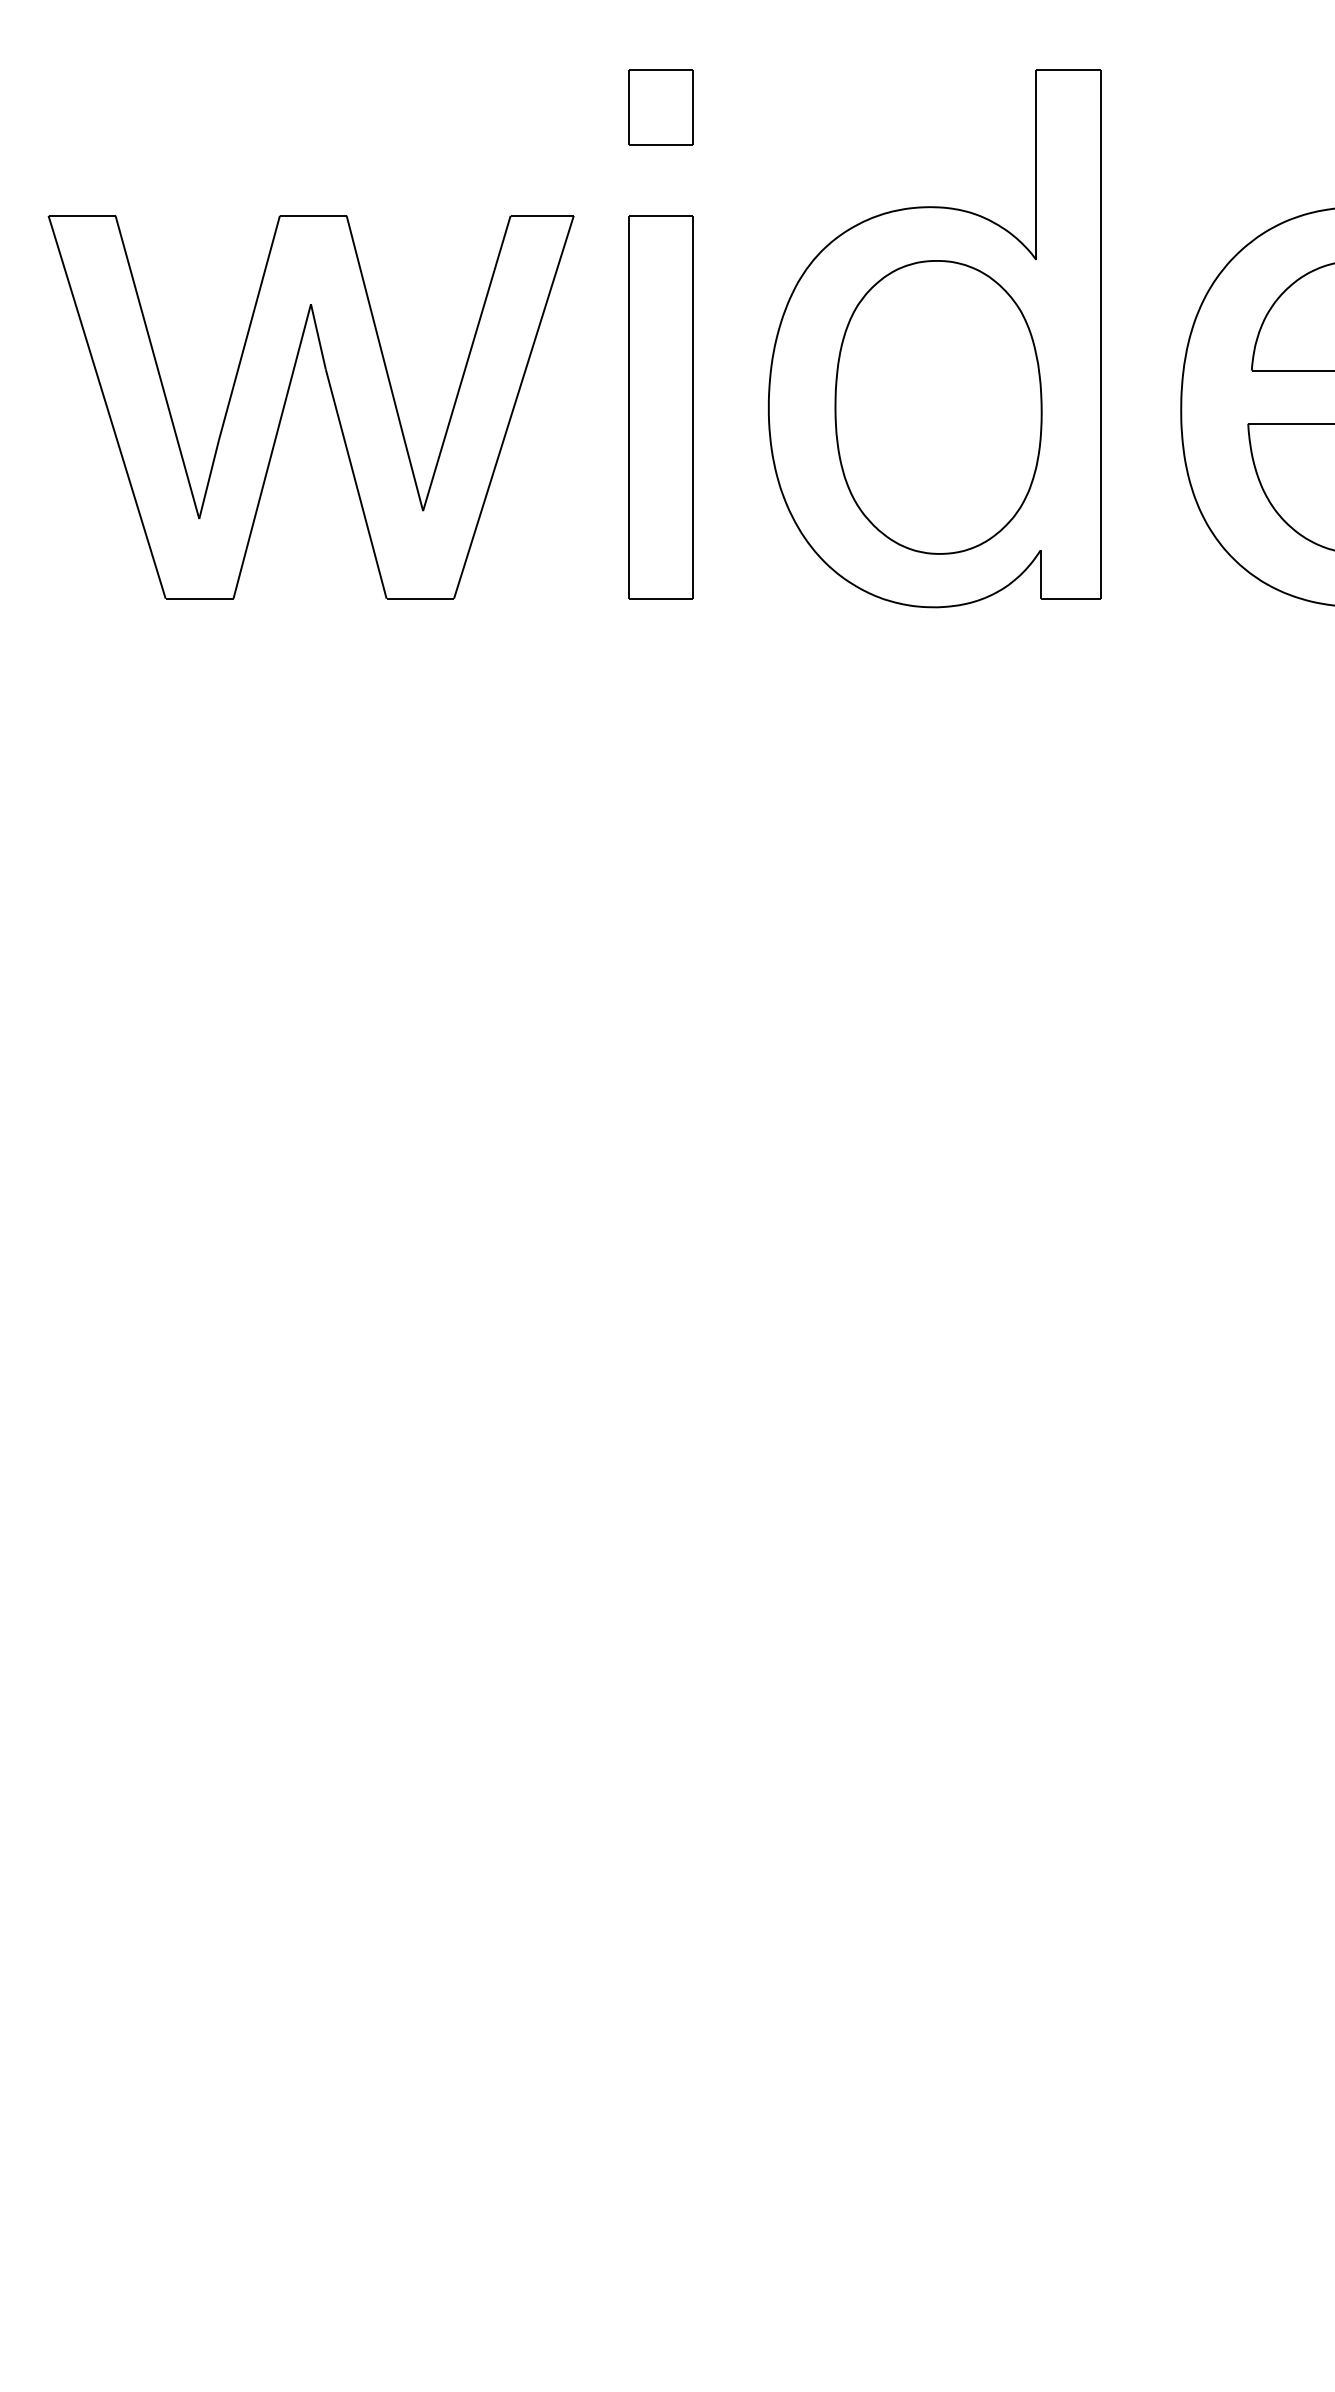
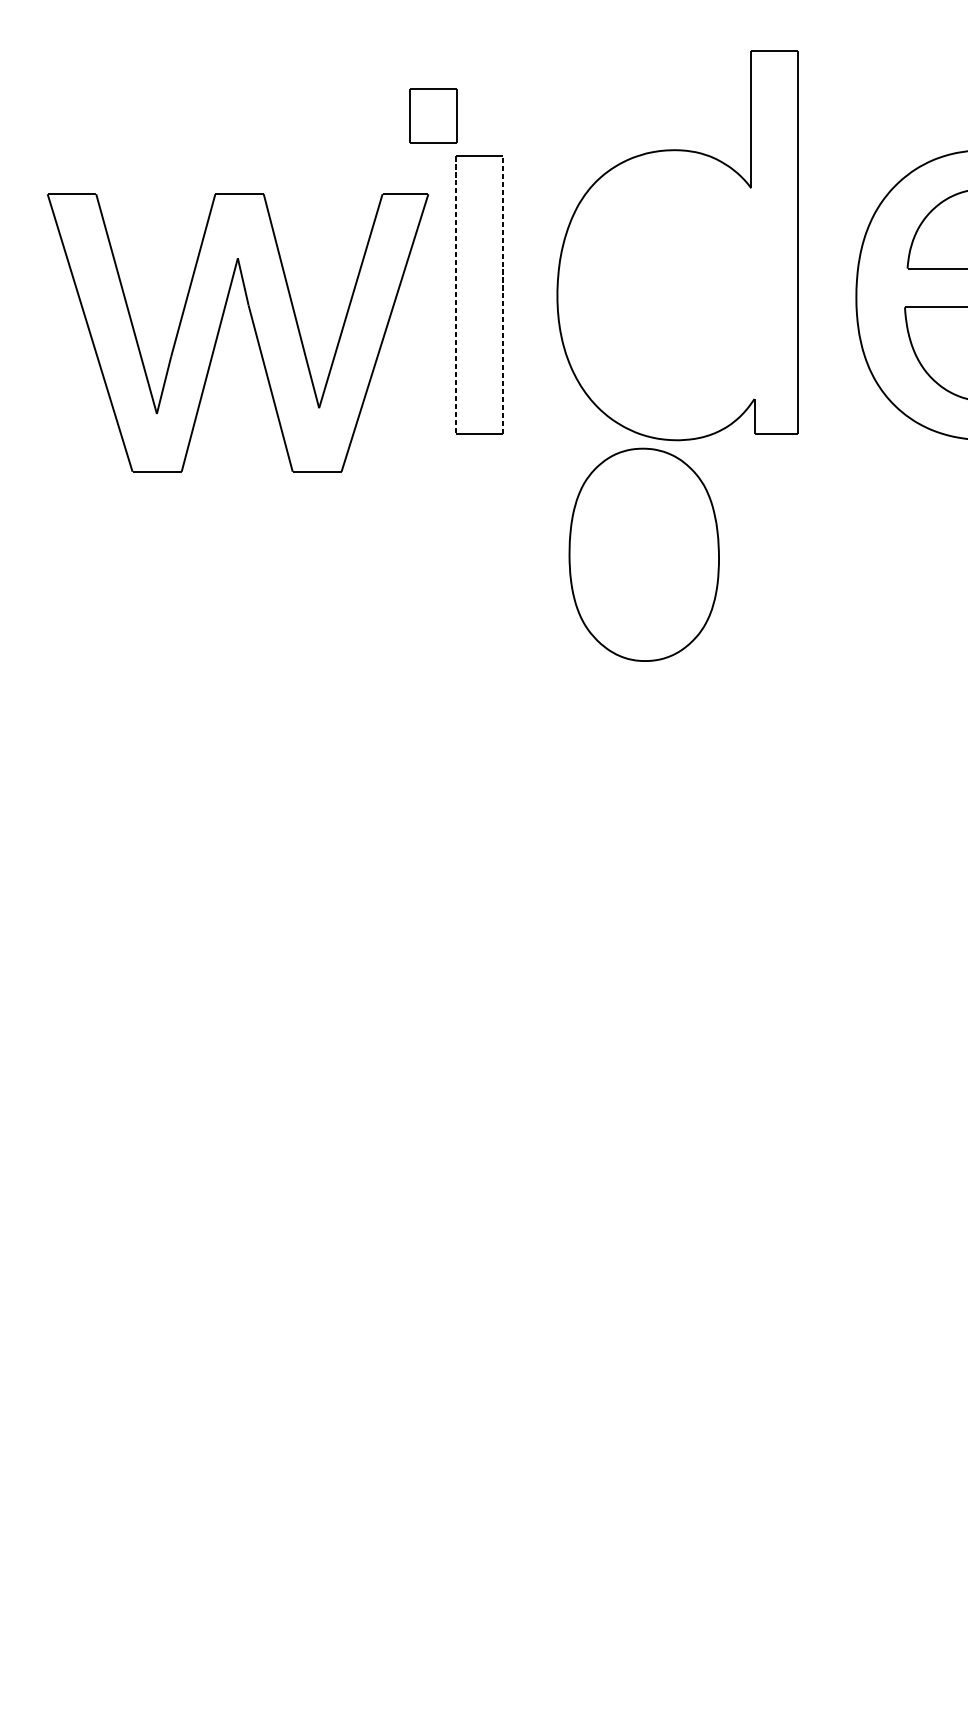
part: (660, 107) -> (433, 115), moved
part: (333, 403) -> (254, 330), moved
line: (693, 406) -> (502, 294), solid -> dashed
line: (628, 407) -> (455, 295), solid -> dashed
part: (938, 407) -> (644, 554), moved

